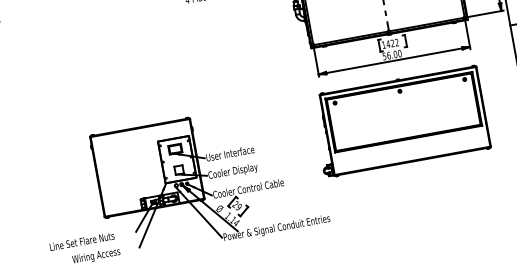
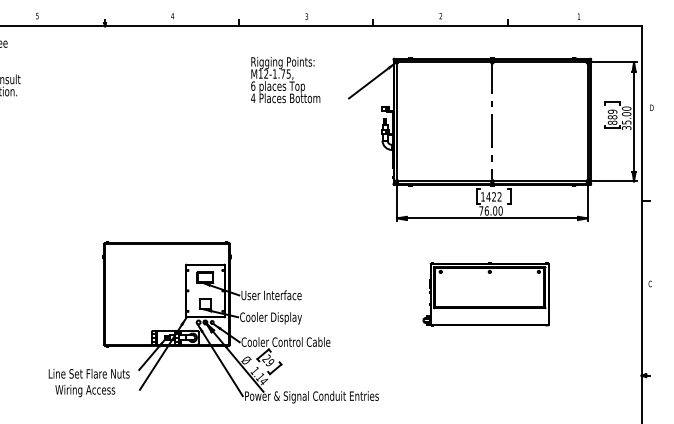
text: (384, 56) -> (481, 210), 56.00 -> 76.00
part: (399, 122) -> (485, 294), size x0.6
text: (81, 241) -> (88, 373), moved

